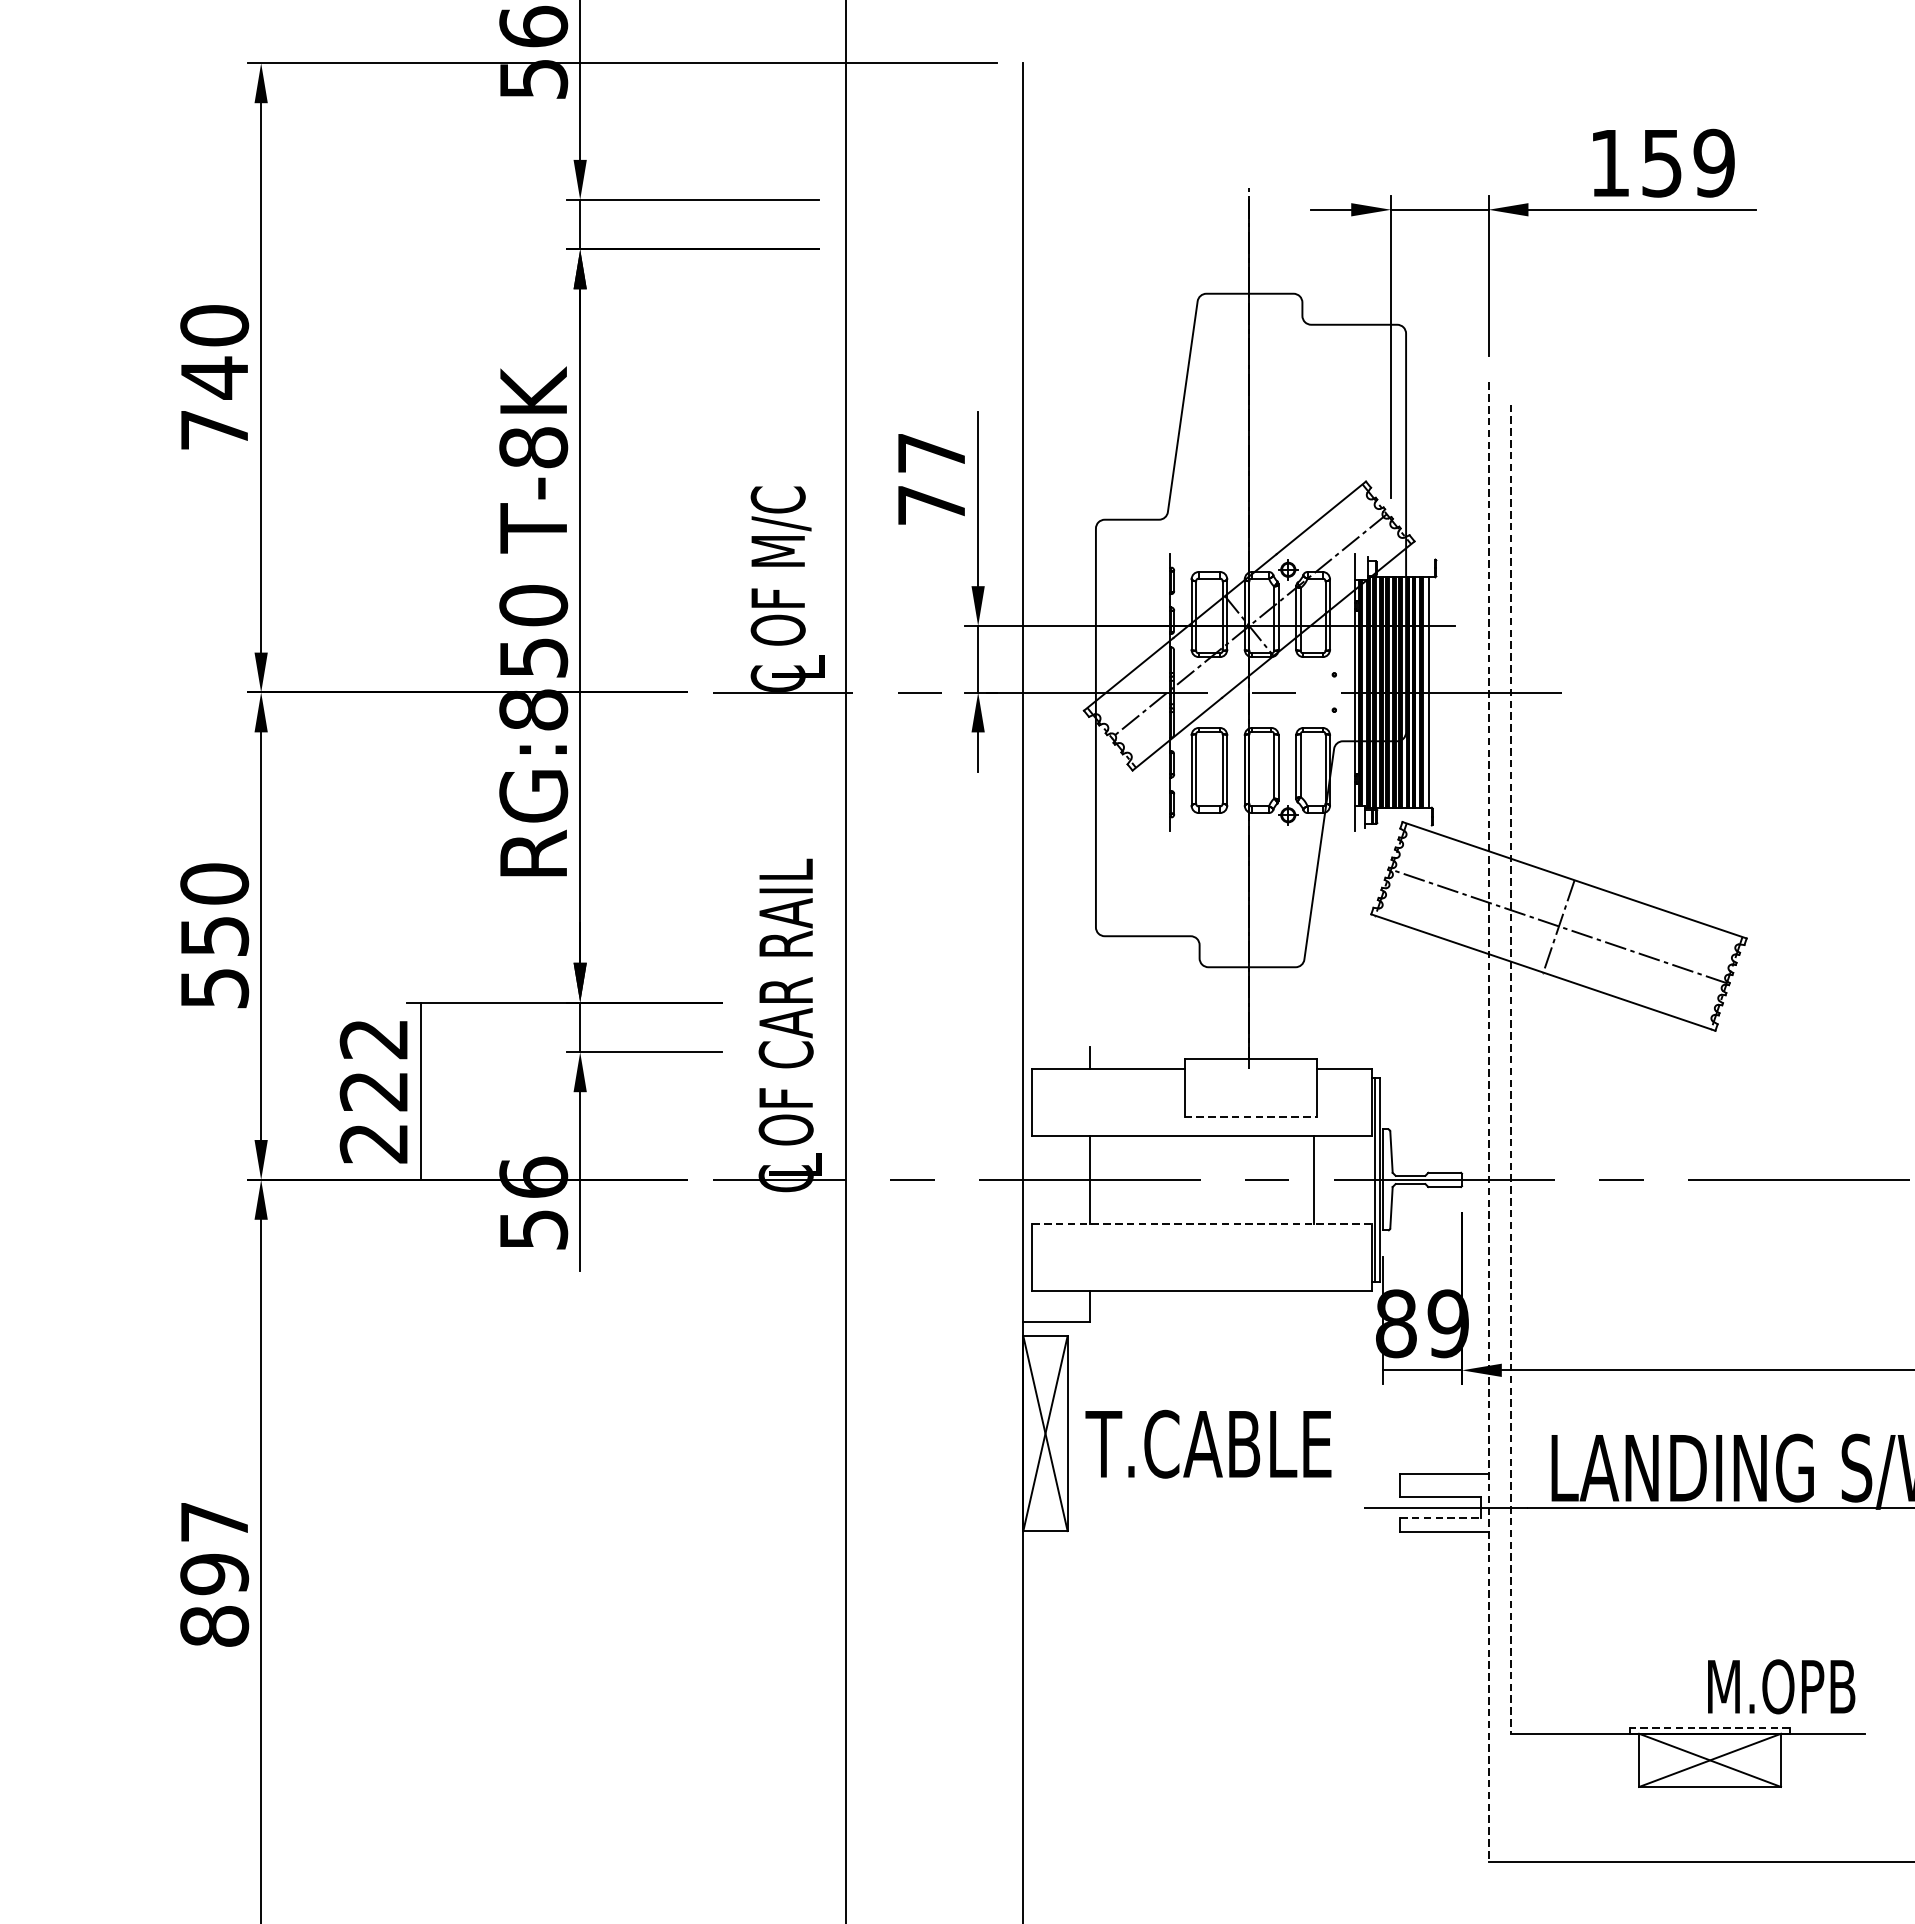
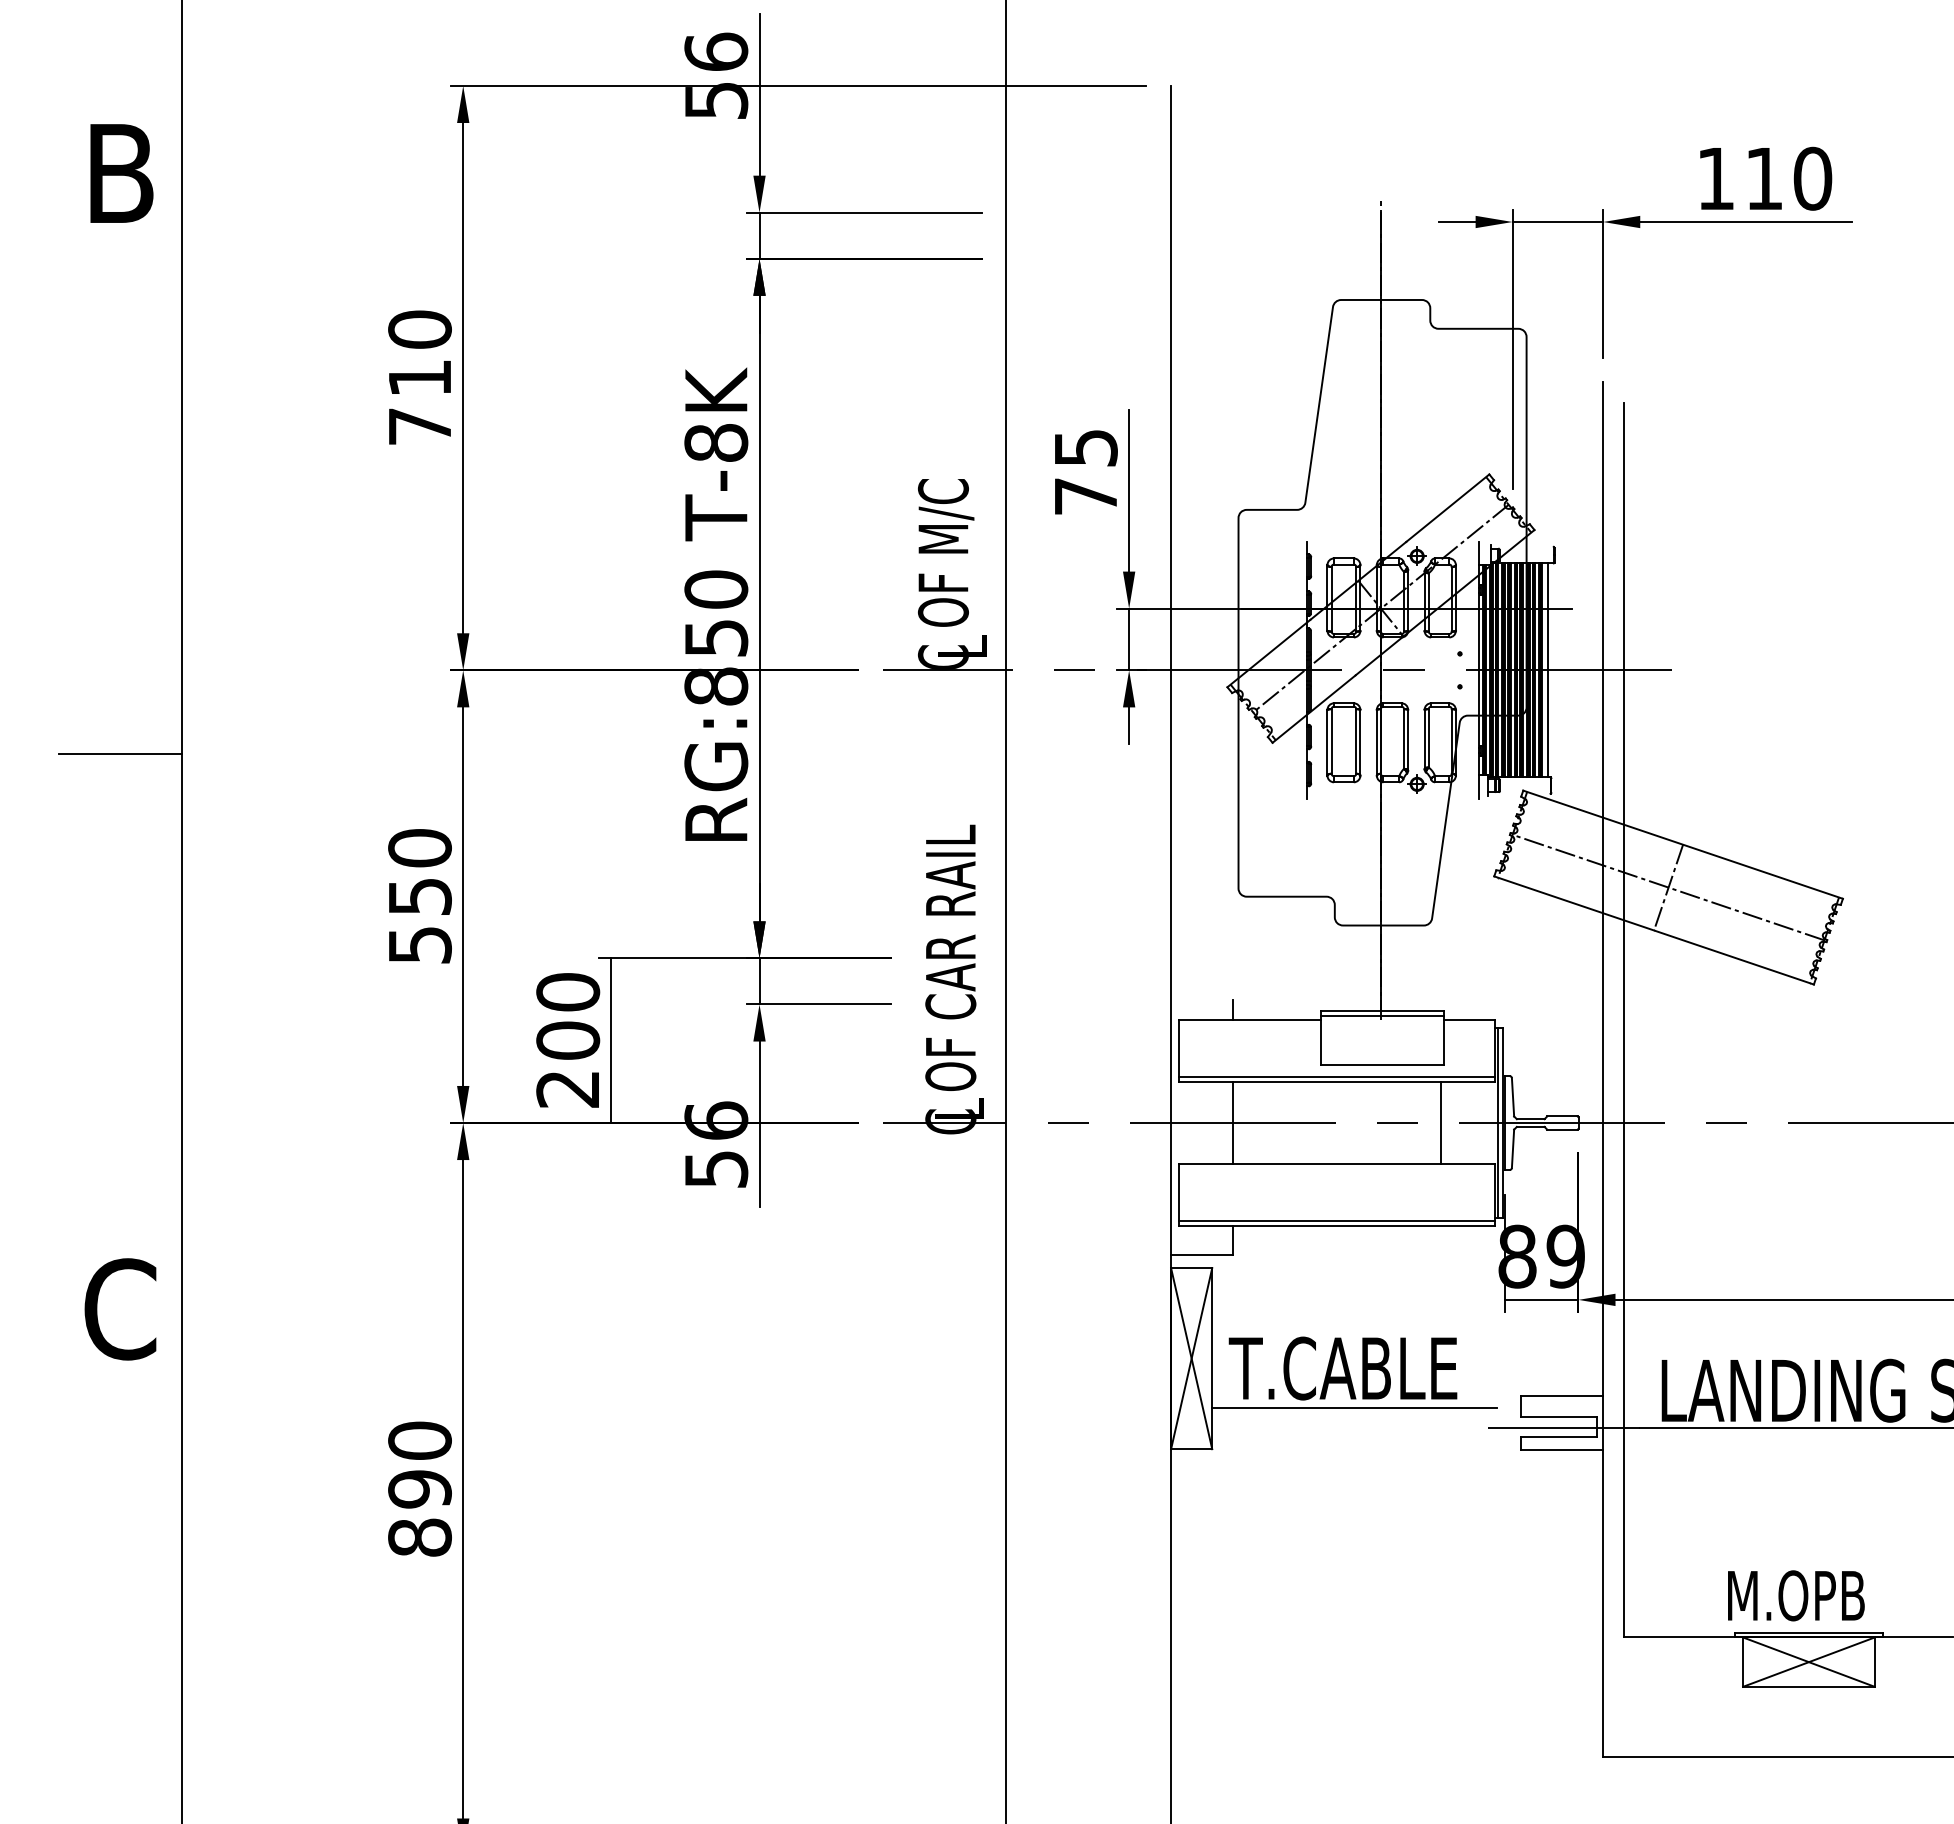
text: (1689, 162) -> (1789, 178), 159 -> 110
text: (214, 378) -> (419, 378), 740 -> 710
text: (932, 453) -> (1086, 448), 77 -> 75
text: (374, 1065) -> (568, 1016), 222 -> 200
line: (1250, 1065) -> (1382, 1016), added
line: (1510, 1069) -> (1623, 1020), dashed -> solid
line: (1250, 1116) -> (1382, 1064), dashed -> solid
line: (1488, 1123) -> (1603, 1070), dashed -> solid
line: (1201, 1129) -> (1336, 1076), added
line: (1201, 1224) -> (1336, 1164), dashed -> solid
line: (1201, 1284) -> (1336, 1220), added
line: (1220, 1487) -> (1354, 1408), added
line: (1440, 1518) -> (1558, 1437), dashed -> solid
text: (214, 1521) -> (419, 1440), 897 -> 890
text: (1781, 1686) -> (1796, 1595), moved
line: (1709, 1728) -> (1808, 1632), dashed -> solid

